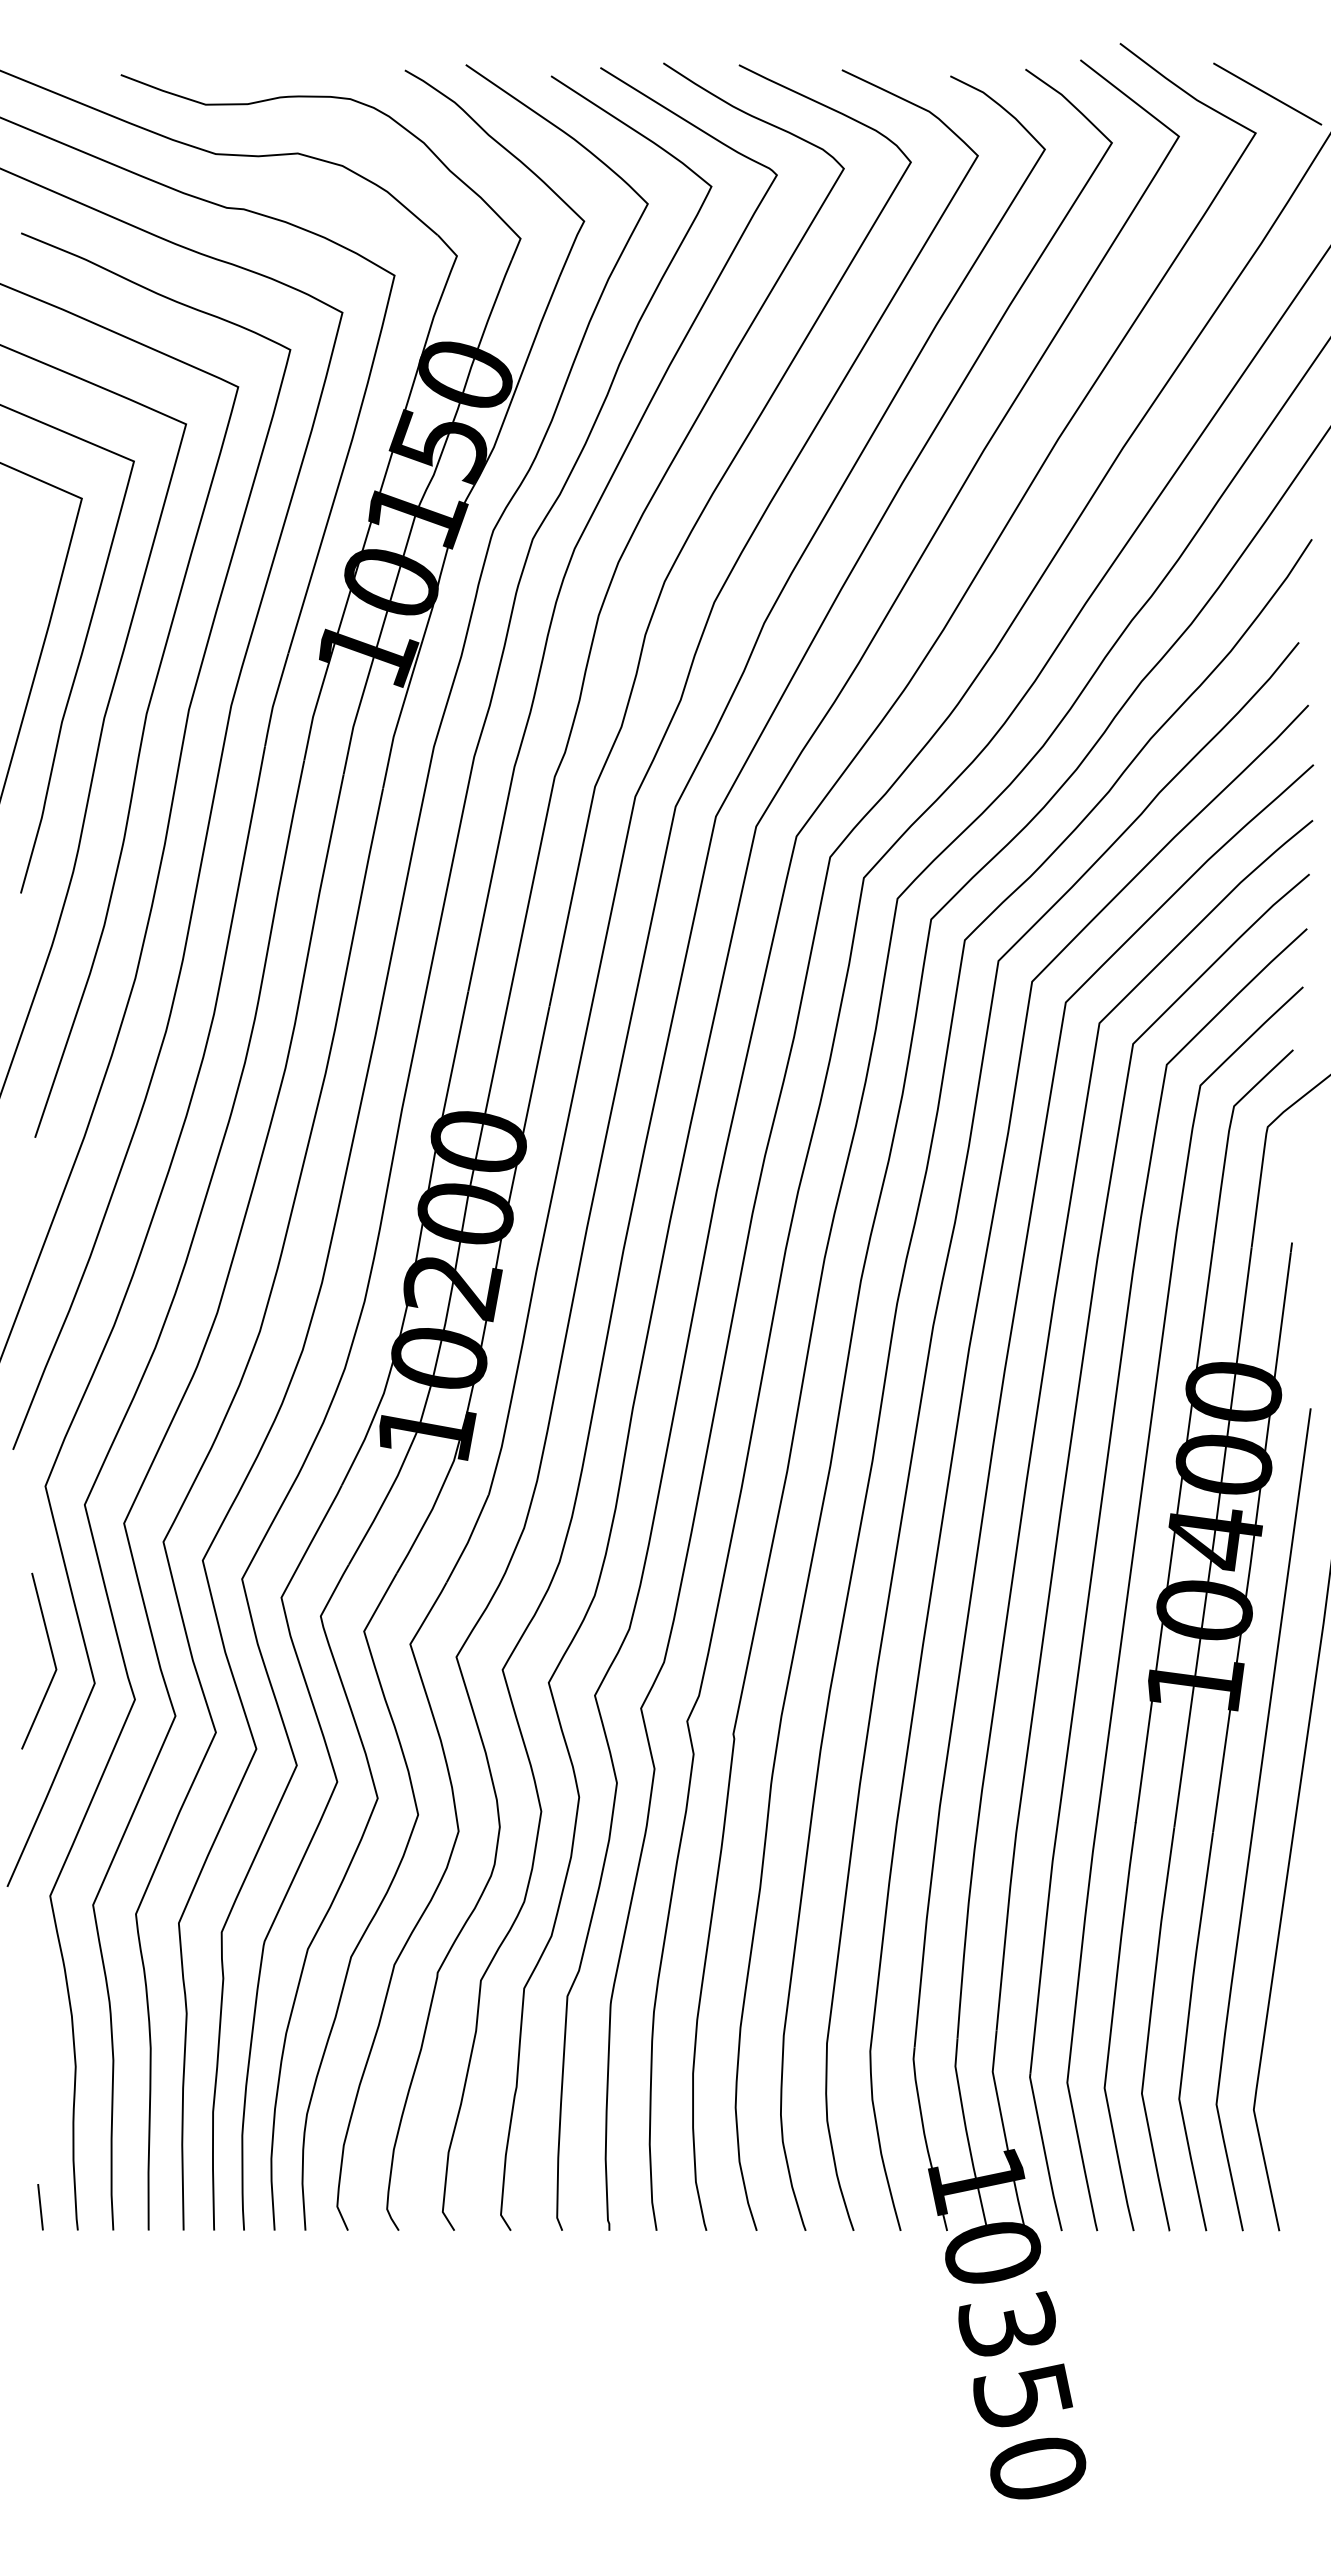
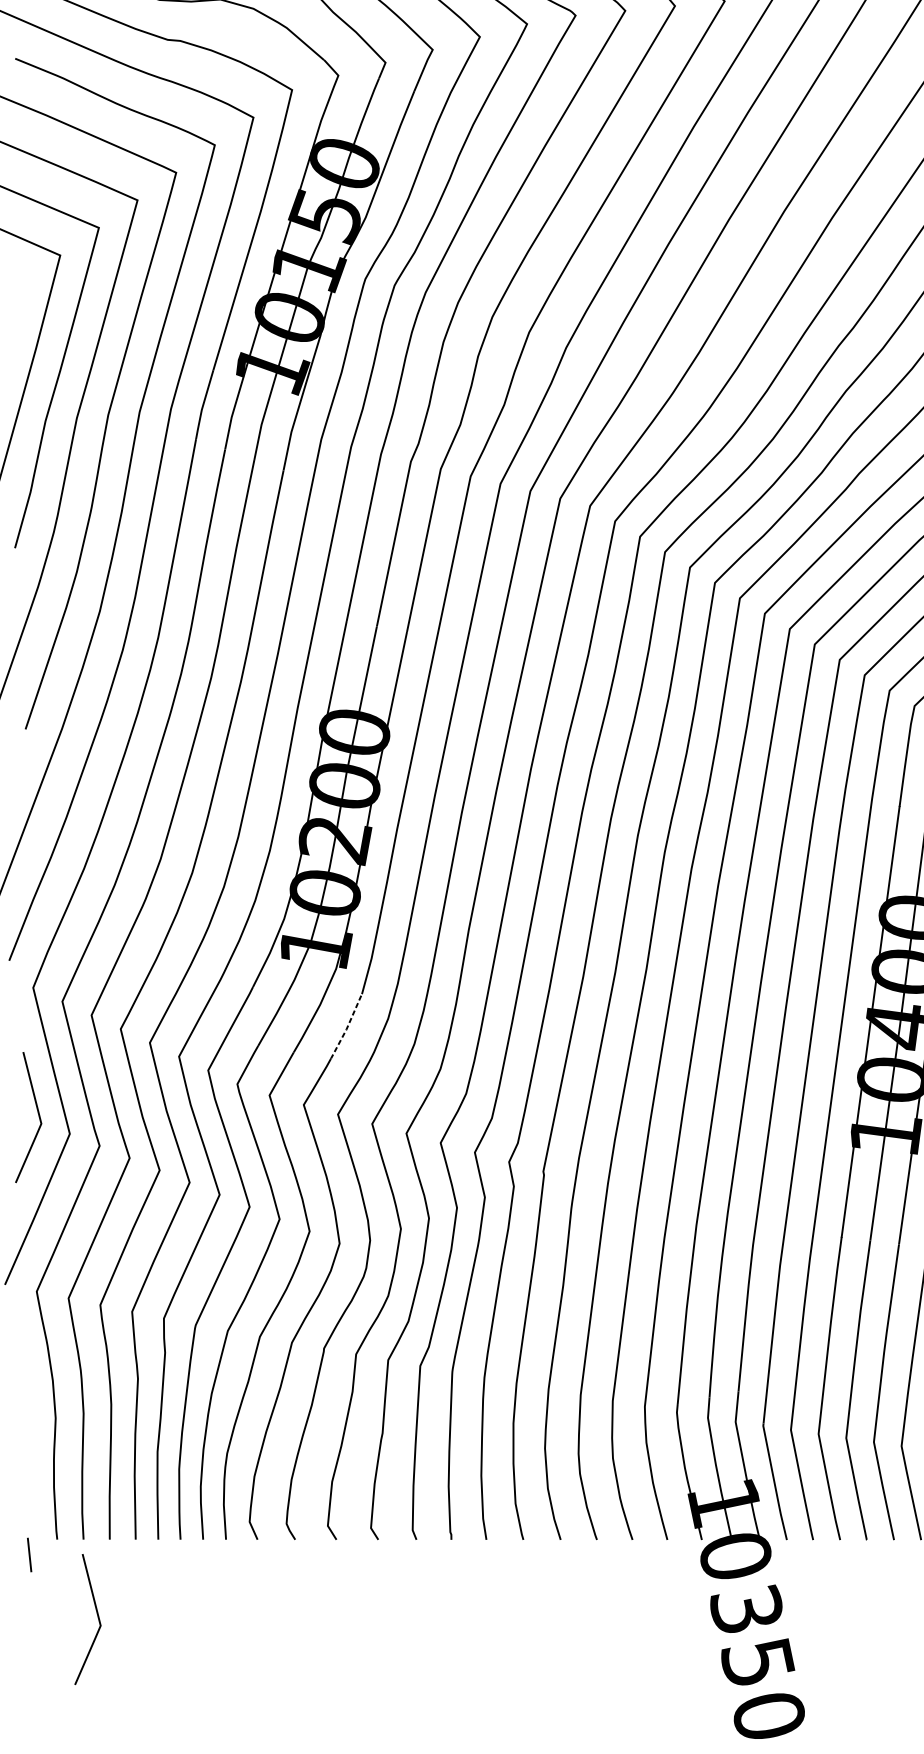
line: (468, 1540) -> (346, 1028), solid -> dashed
line: (40, 2207) -> (29, 1555), moved
line: (132, 2335) -> (97, 1617), added

